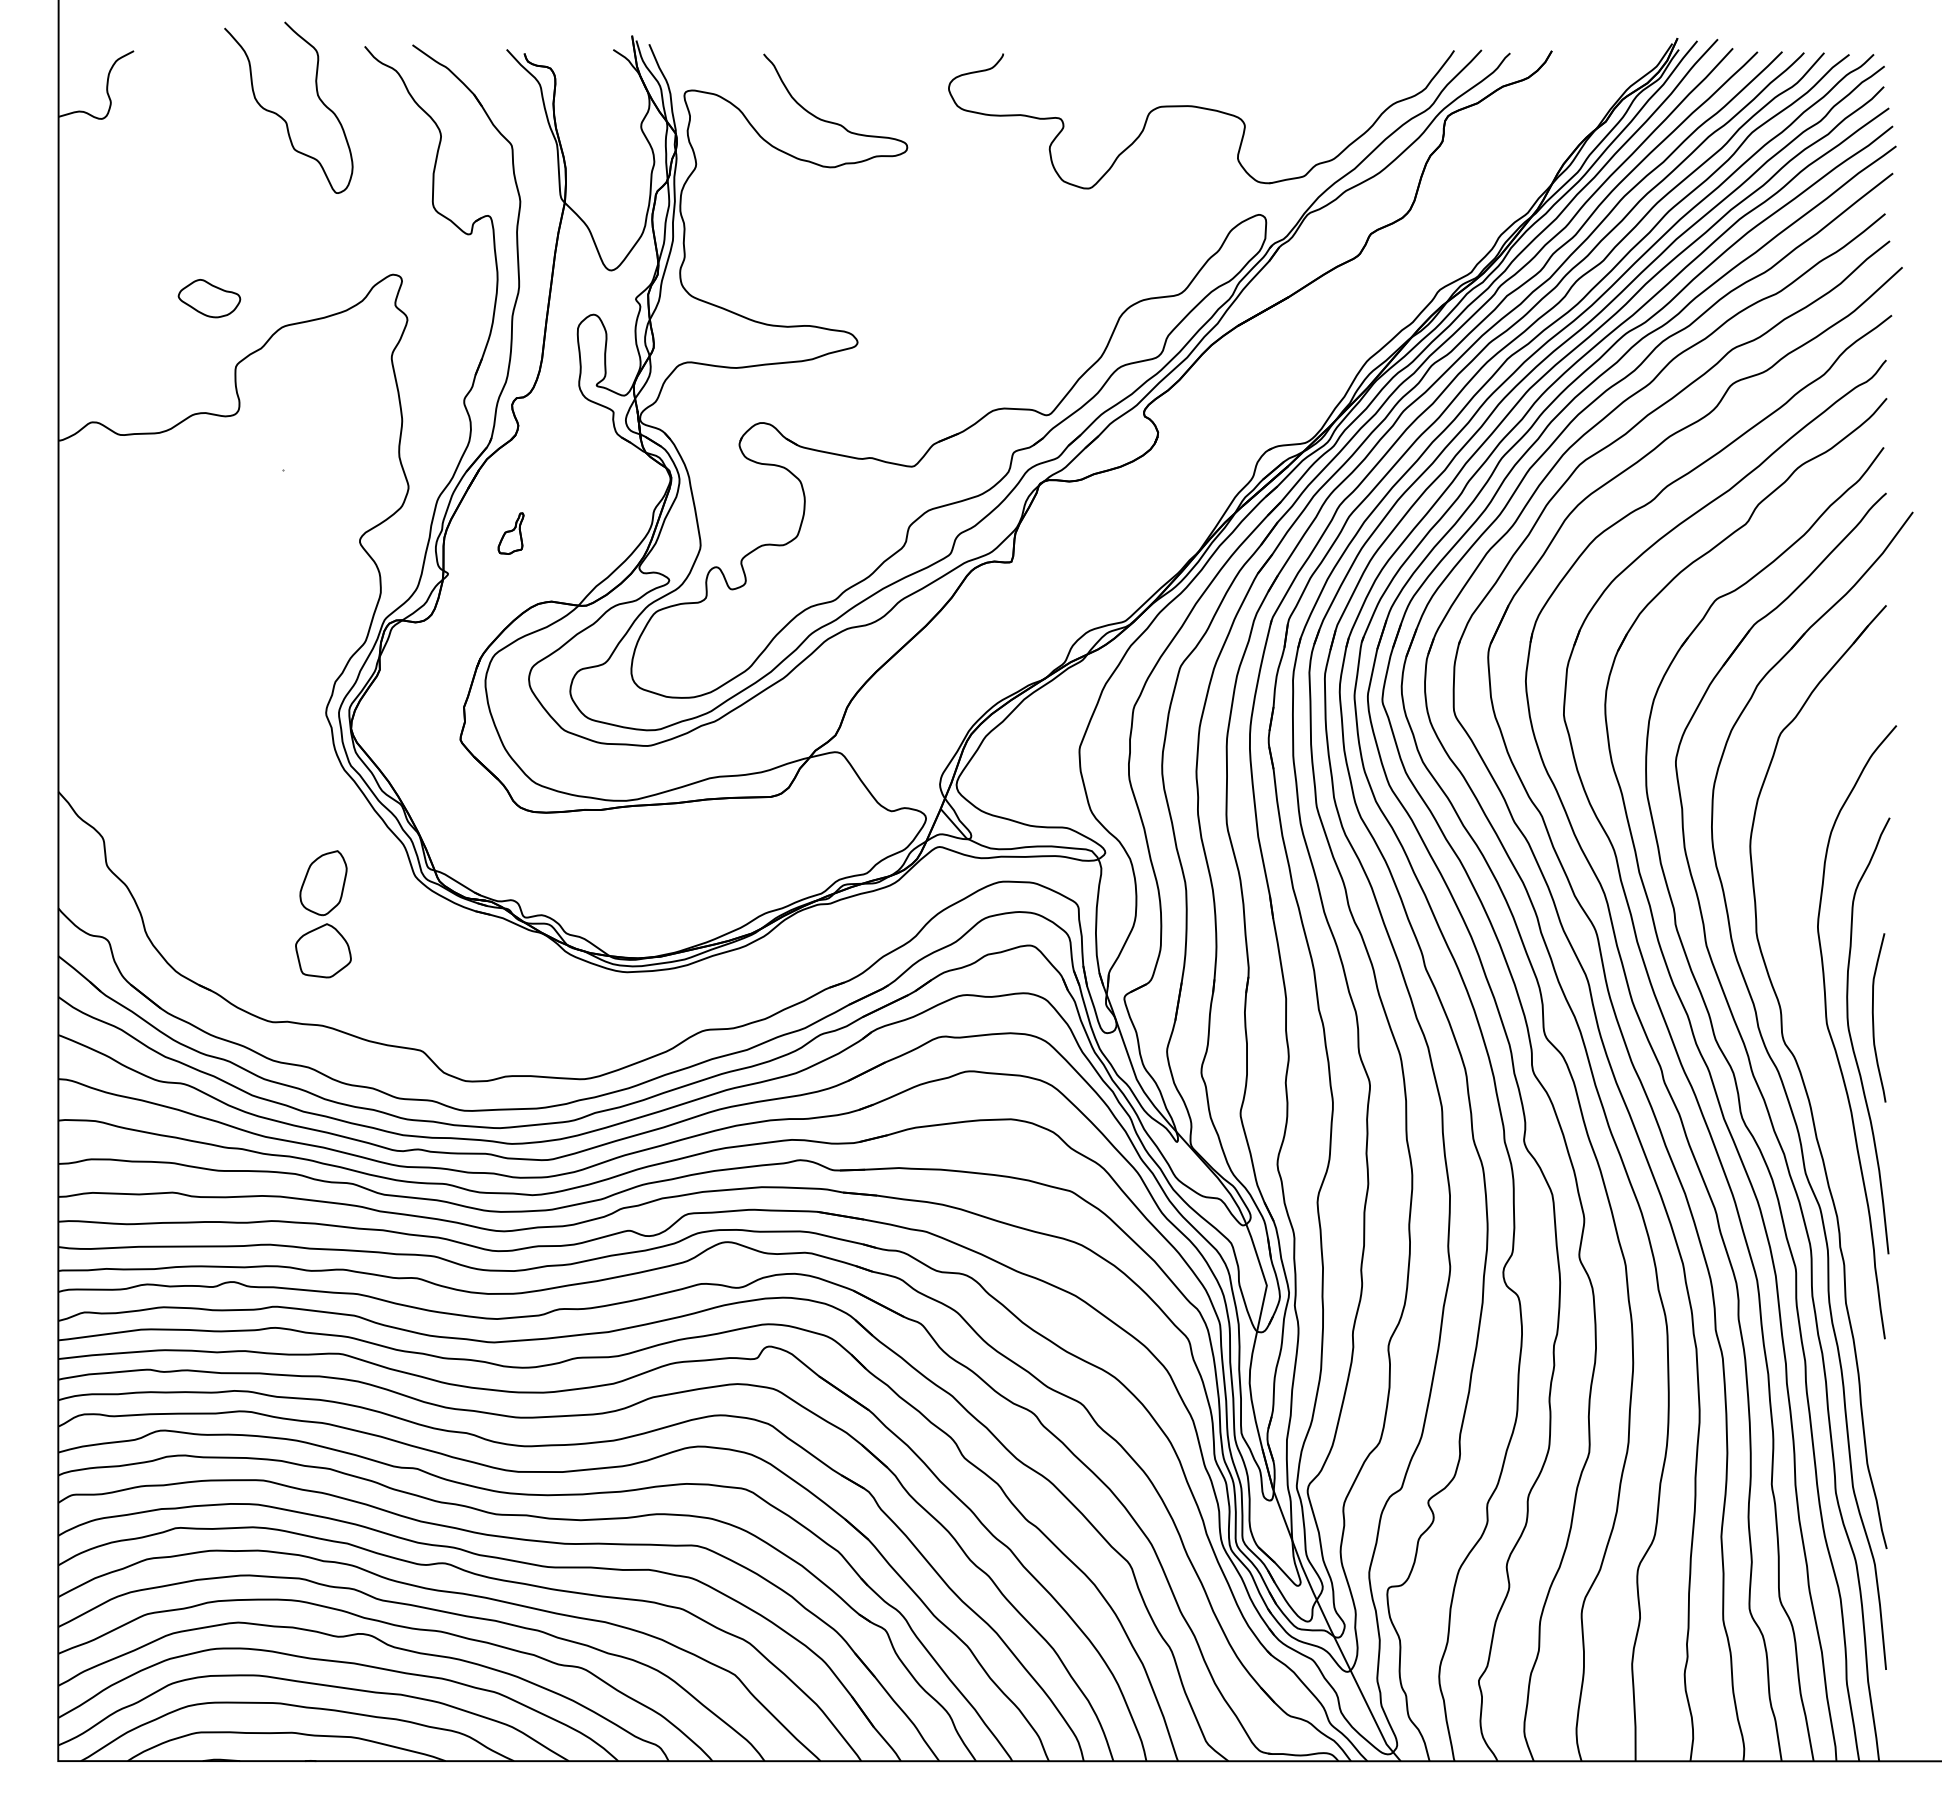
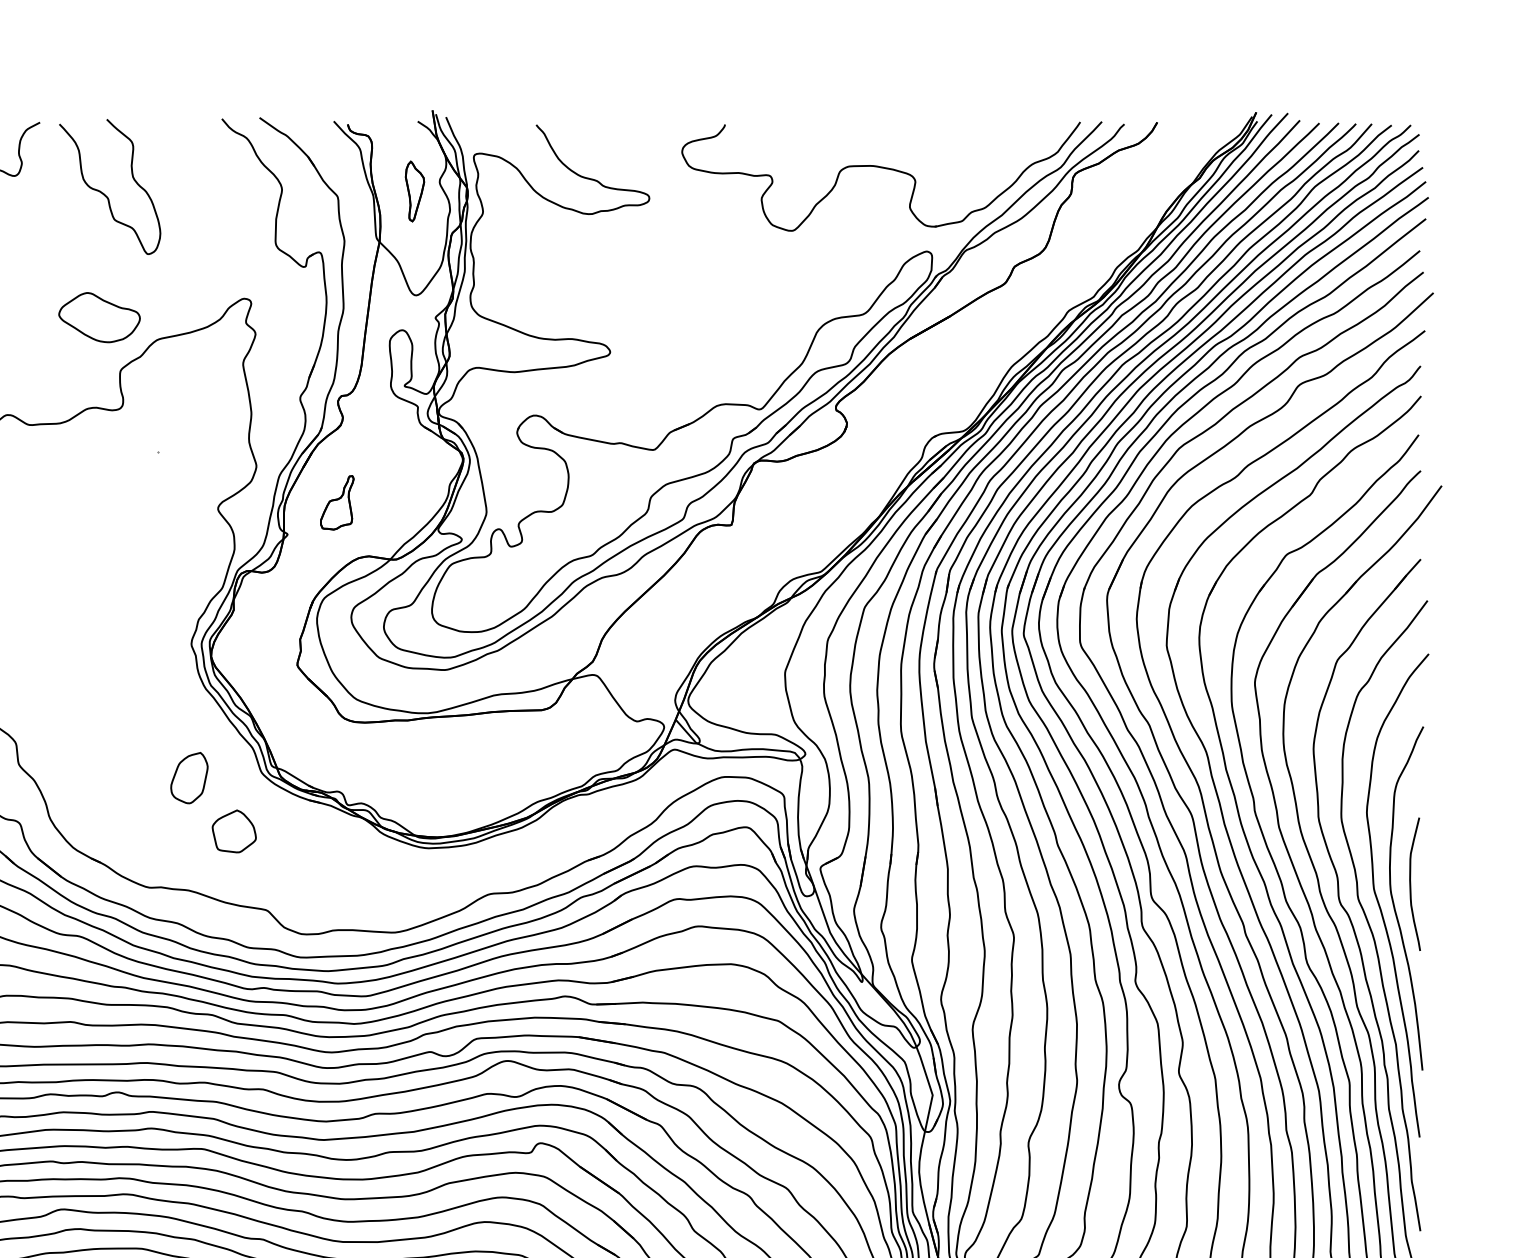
curve: (280, 115) -> (103, 192), moved
part: (609, 138) -> (414, 191), added
part: (209, 298) -> (99, 317), size x1.67
part: (510, 533) -> (336, 502), size x1.67
part: (323, 950) -> (234, 831), moved
curve: (1820, 1065) -> (1368, 921), added

